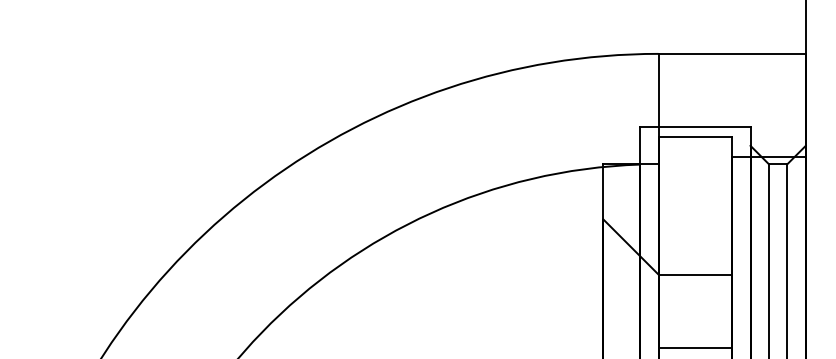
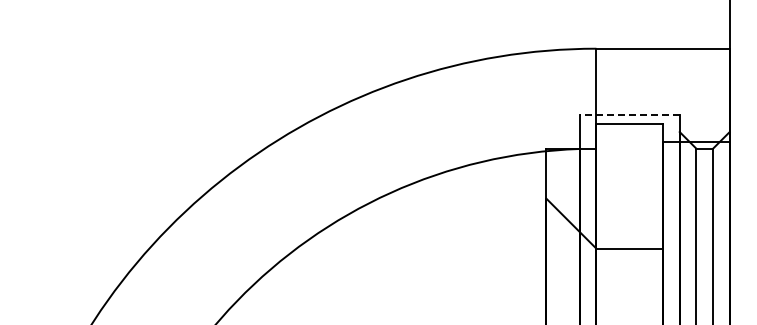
line: (695, 127) -> (629, 115), solid -> dashed
line: (695, 348) -> (629, 315), removed

